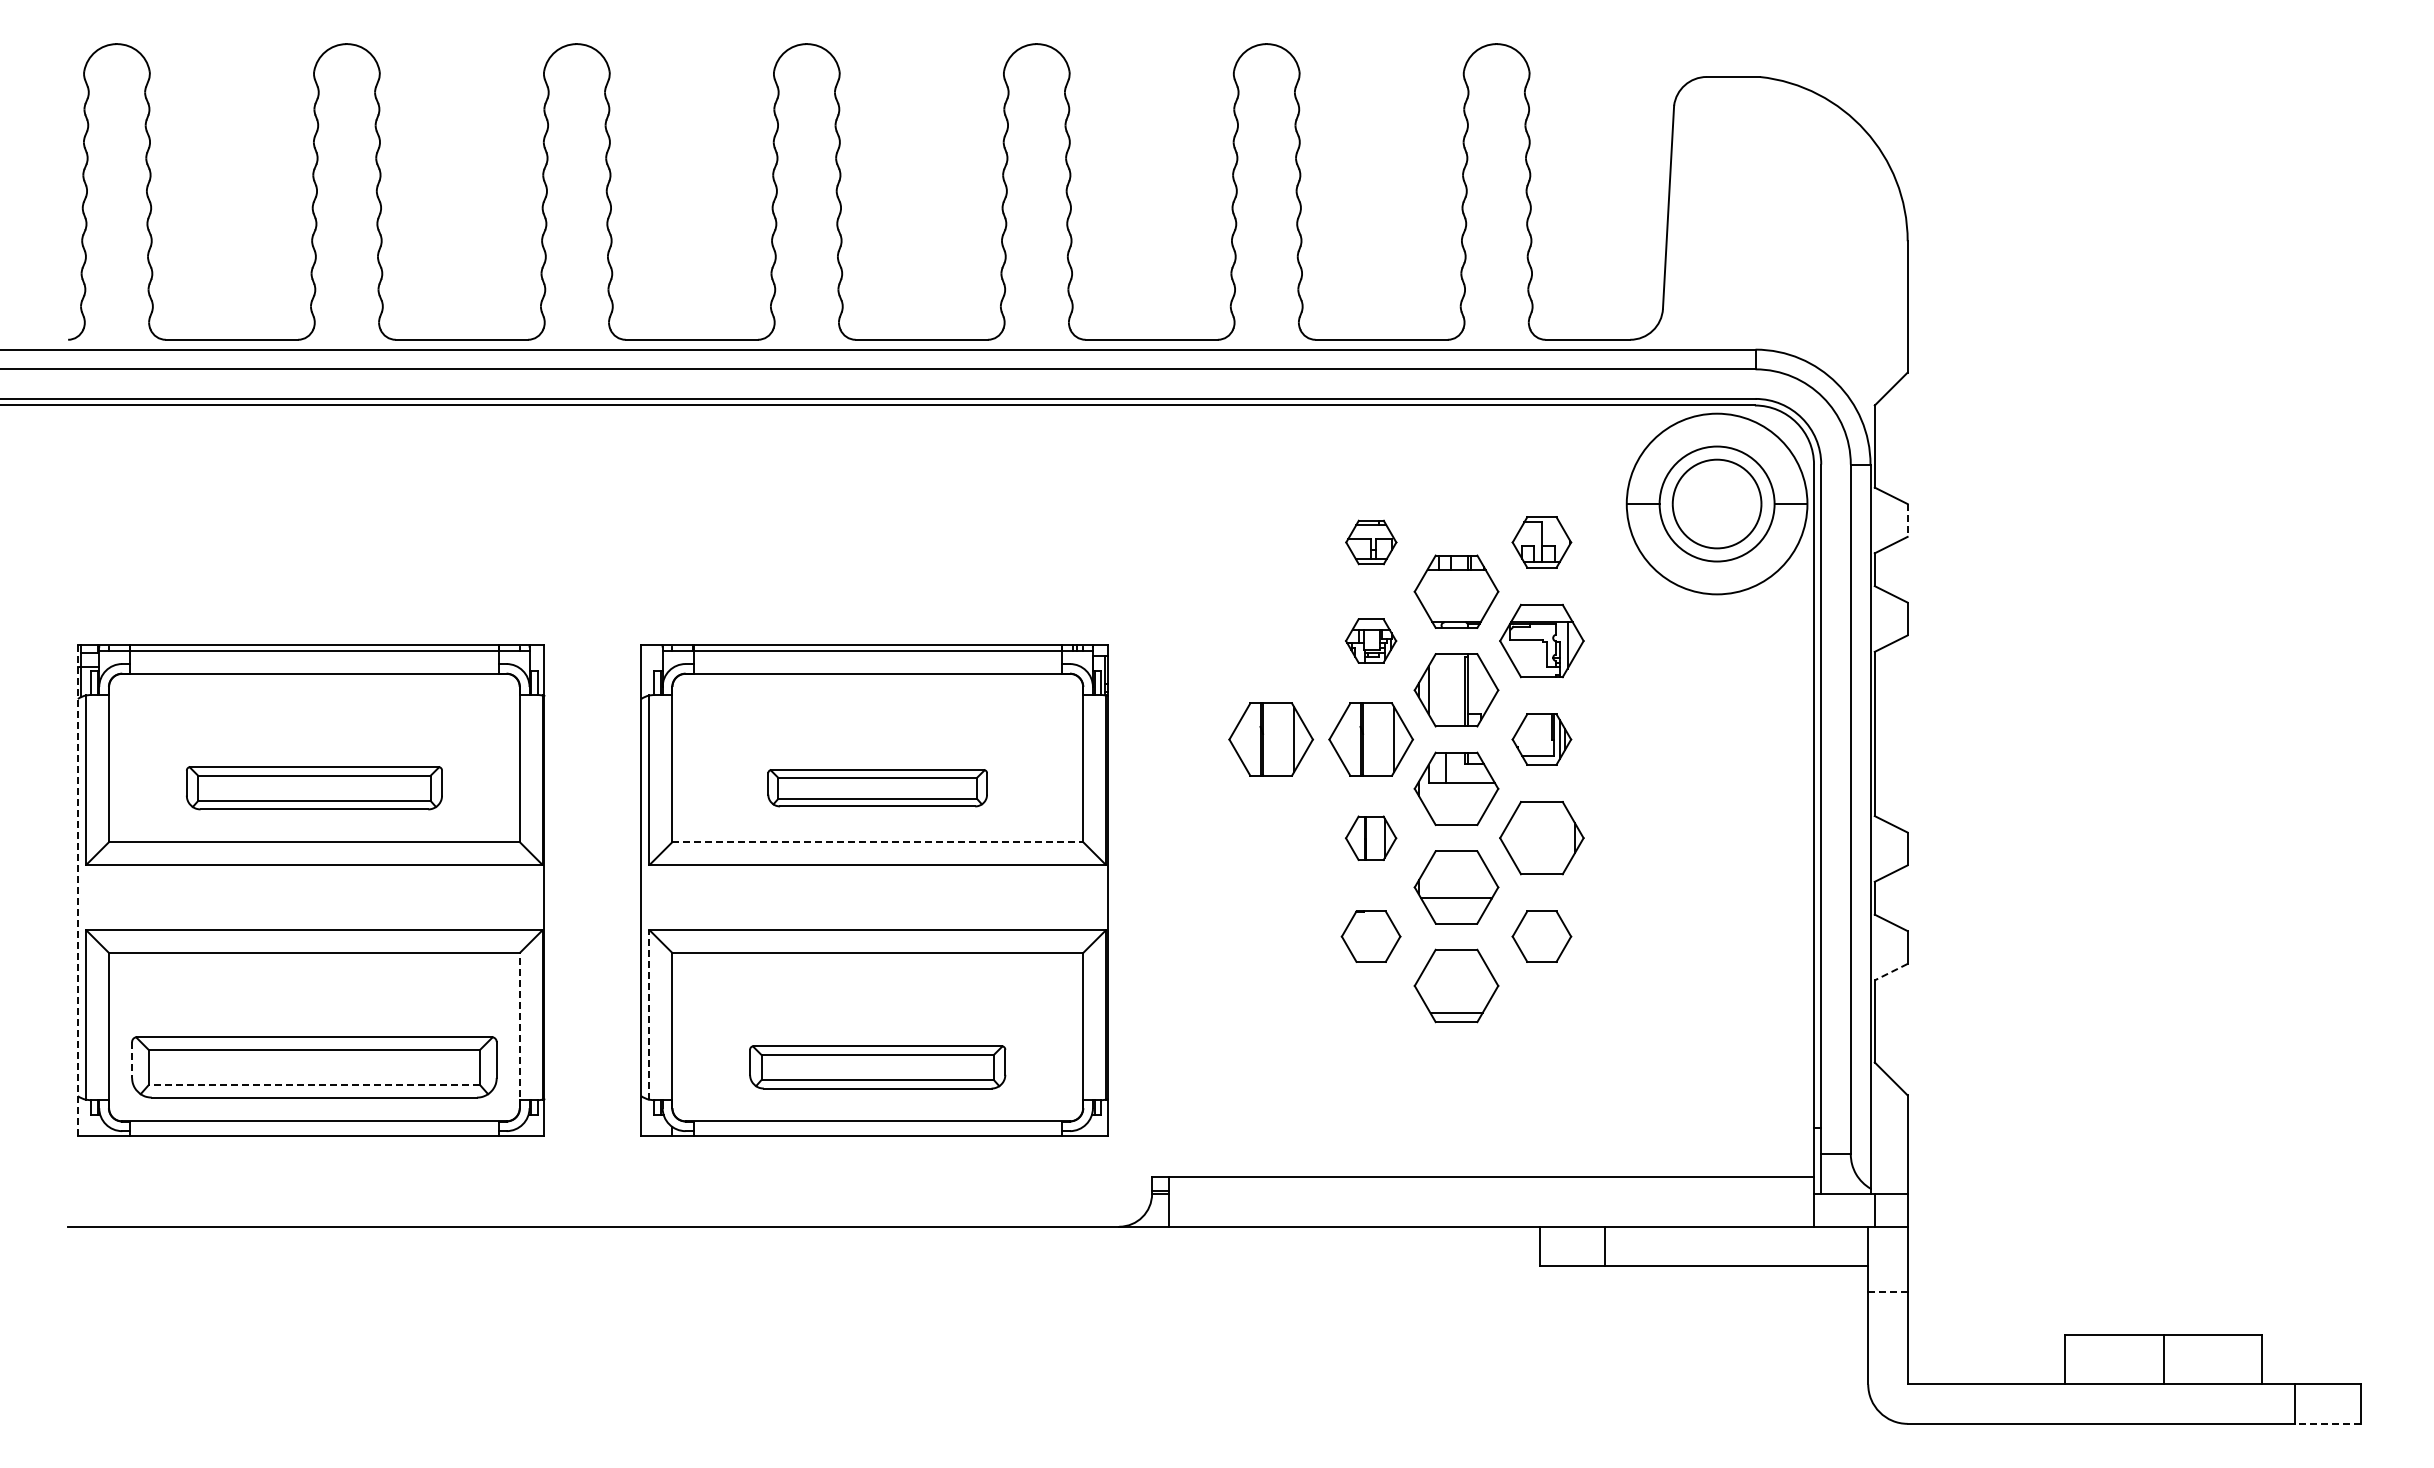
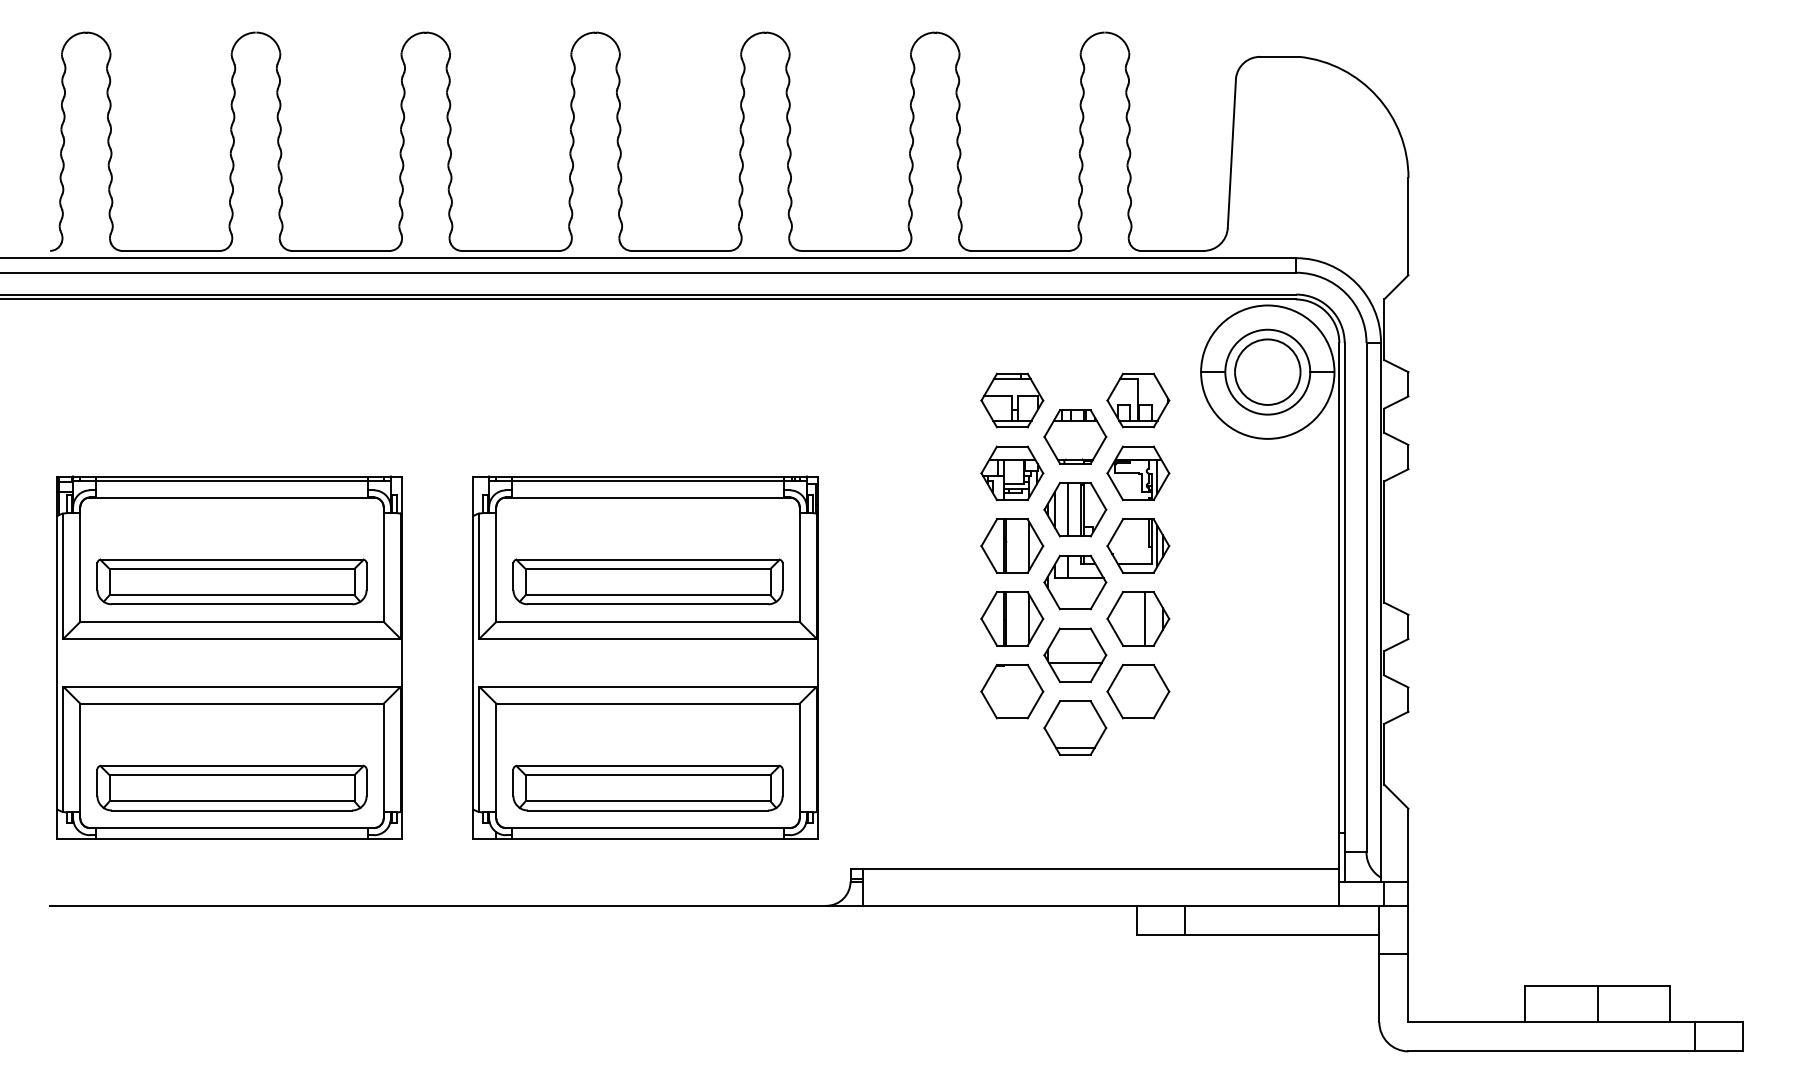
line: (1907, 520) -> (1408, 384), dashed -> solid
part: (1371, 542) -> (1012, 400), size x1.67
part: (1541, 542) -> (1138, 400), size x1.43
part: (1370, 640) -> (1011, 472), size x1.67
line: (1446, 690) -> (1067, 509), added
part: (1271, 739) -> (938, 546), removed
part: (1541, 739) -> (1138, 546), size x1.43
part: (314, 788) -> (232, 582), size x1.43
part: (877, 788) -> (647, 582), size x1.67
part: (1370, 838) -> (1011, 619), size x1.67
line: (1550, 838) -> (1144, 619), added
line: (878, 842) -> (648, 622), dashed -> solid
line: (77, 891) -> (57, 658), dashed -> solid
part: (1370, 936) -> (1011, 691), size x1.43
part: (1541, 936) -> (1138, 691), size x1.43
line: (1890, 972) -> (1395, 718), dashed -> solid
line: (649, 1014) -> (479, 749), dashed -> solid
line: (519, 1030) -> (383, 760), dashed -> solid
line: (132, 1060) -> (97, 783), dashed -> solid
part: (877, 1067) -> (647, 788), size x1.43
line: (314, 1085) -> (232, 801), dashed -> solid
line: (1887, 1292) -> (1393, 954), dashed -> solid
line: (2328, 1423) -> (1719, 1051), dashed -> solid

